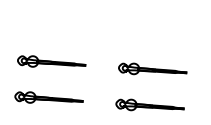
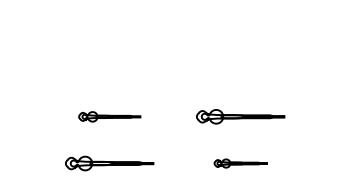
part: (51, 62) -> (109, 116), size x0.7
part: (149, 106) -> (240, 163), size x0.6

